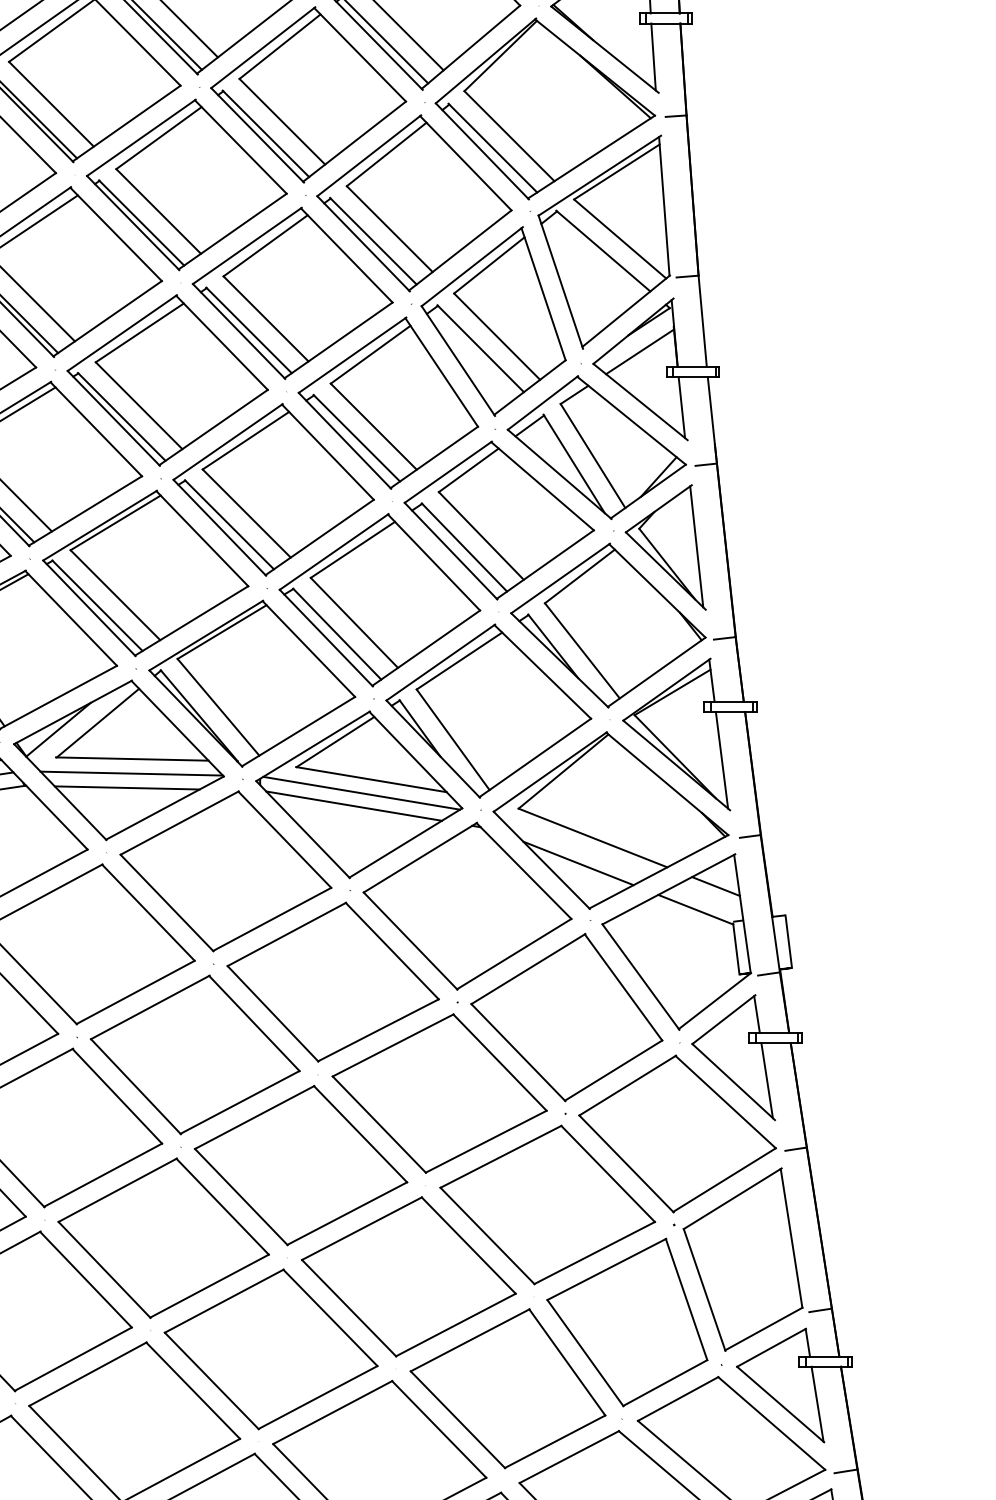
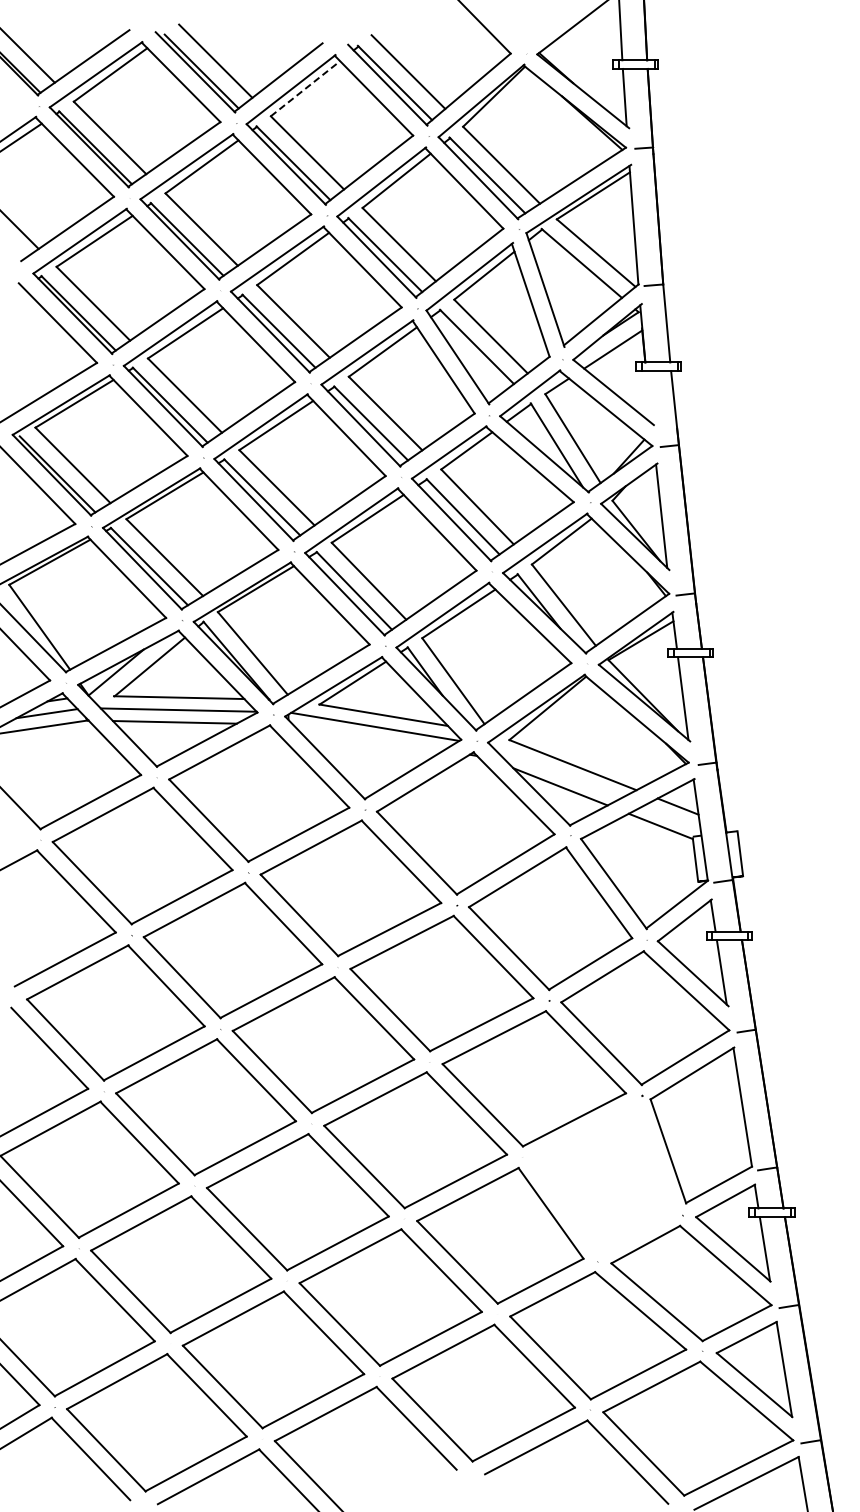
line: (280, 46) -> (305, 88), solid -> dashed
line: (681, 407) -> (648, 397), removed
line: (353, 805) -> (368, 737), removed
part: (626, 1321) -> (601, 1178), removed

